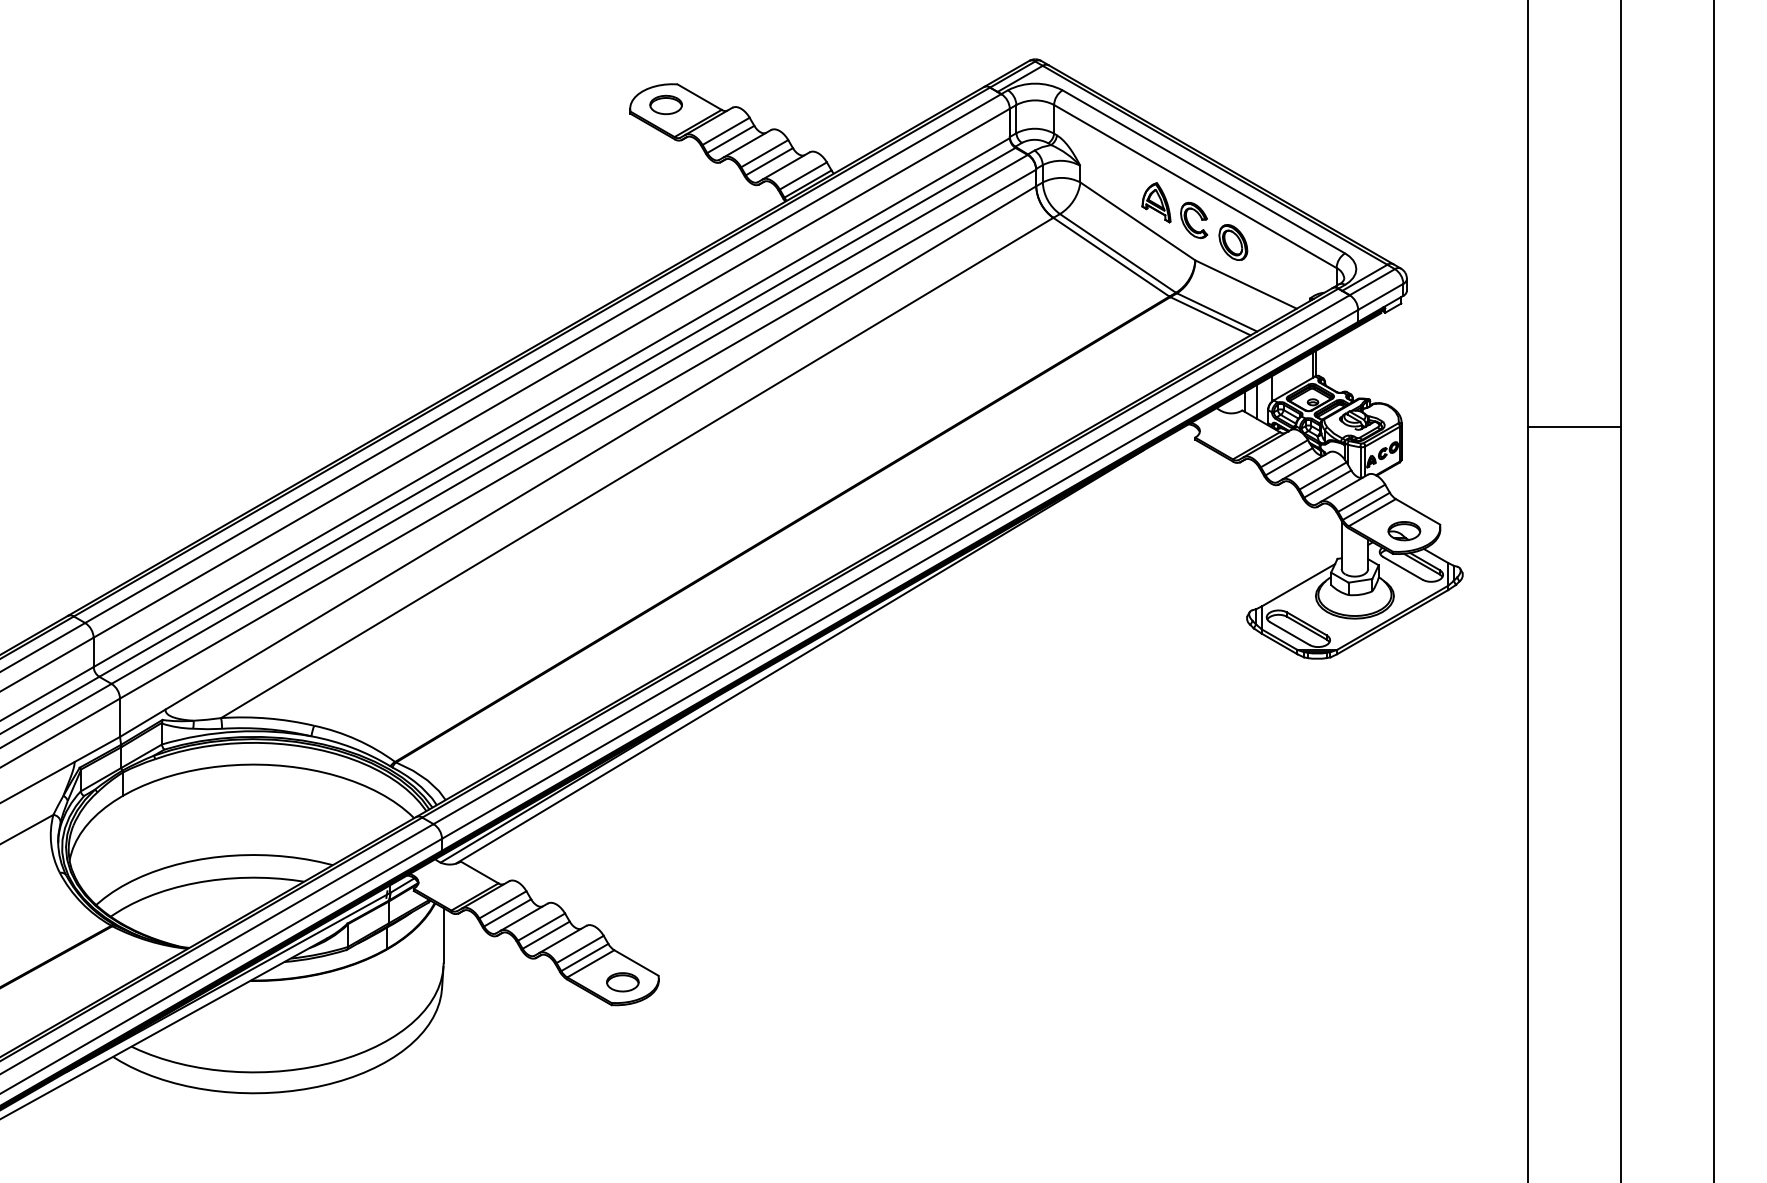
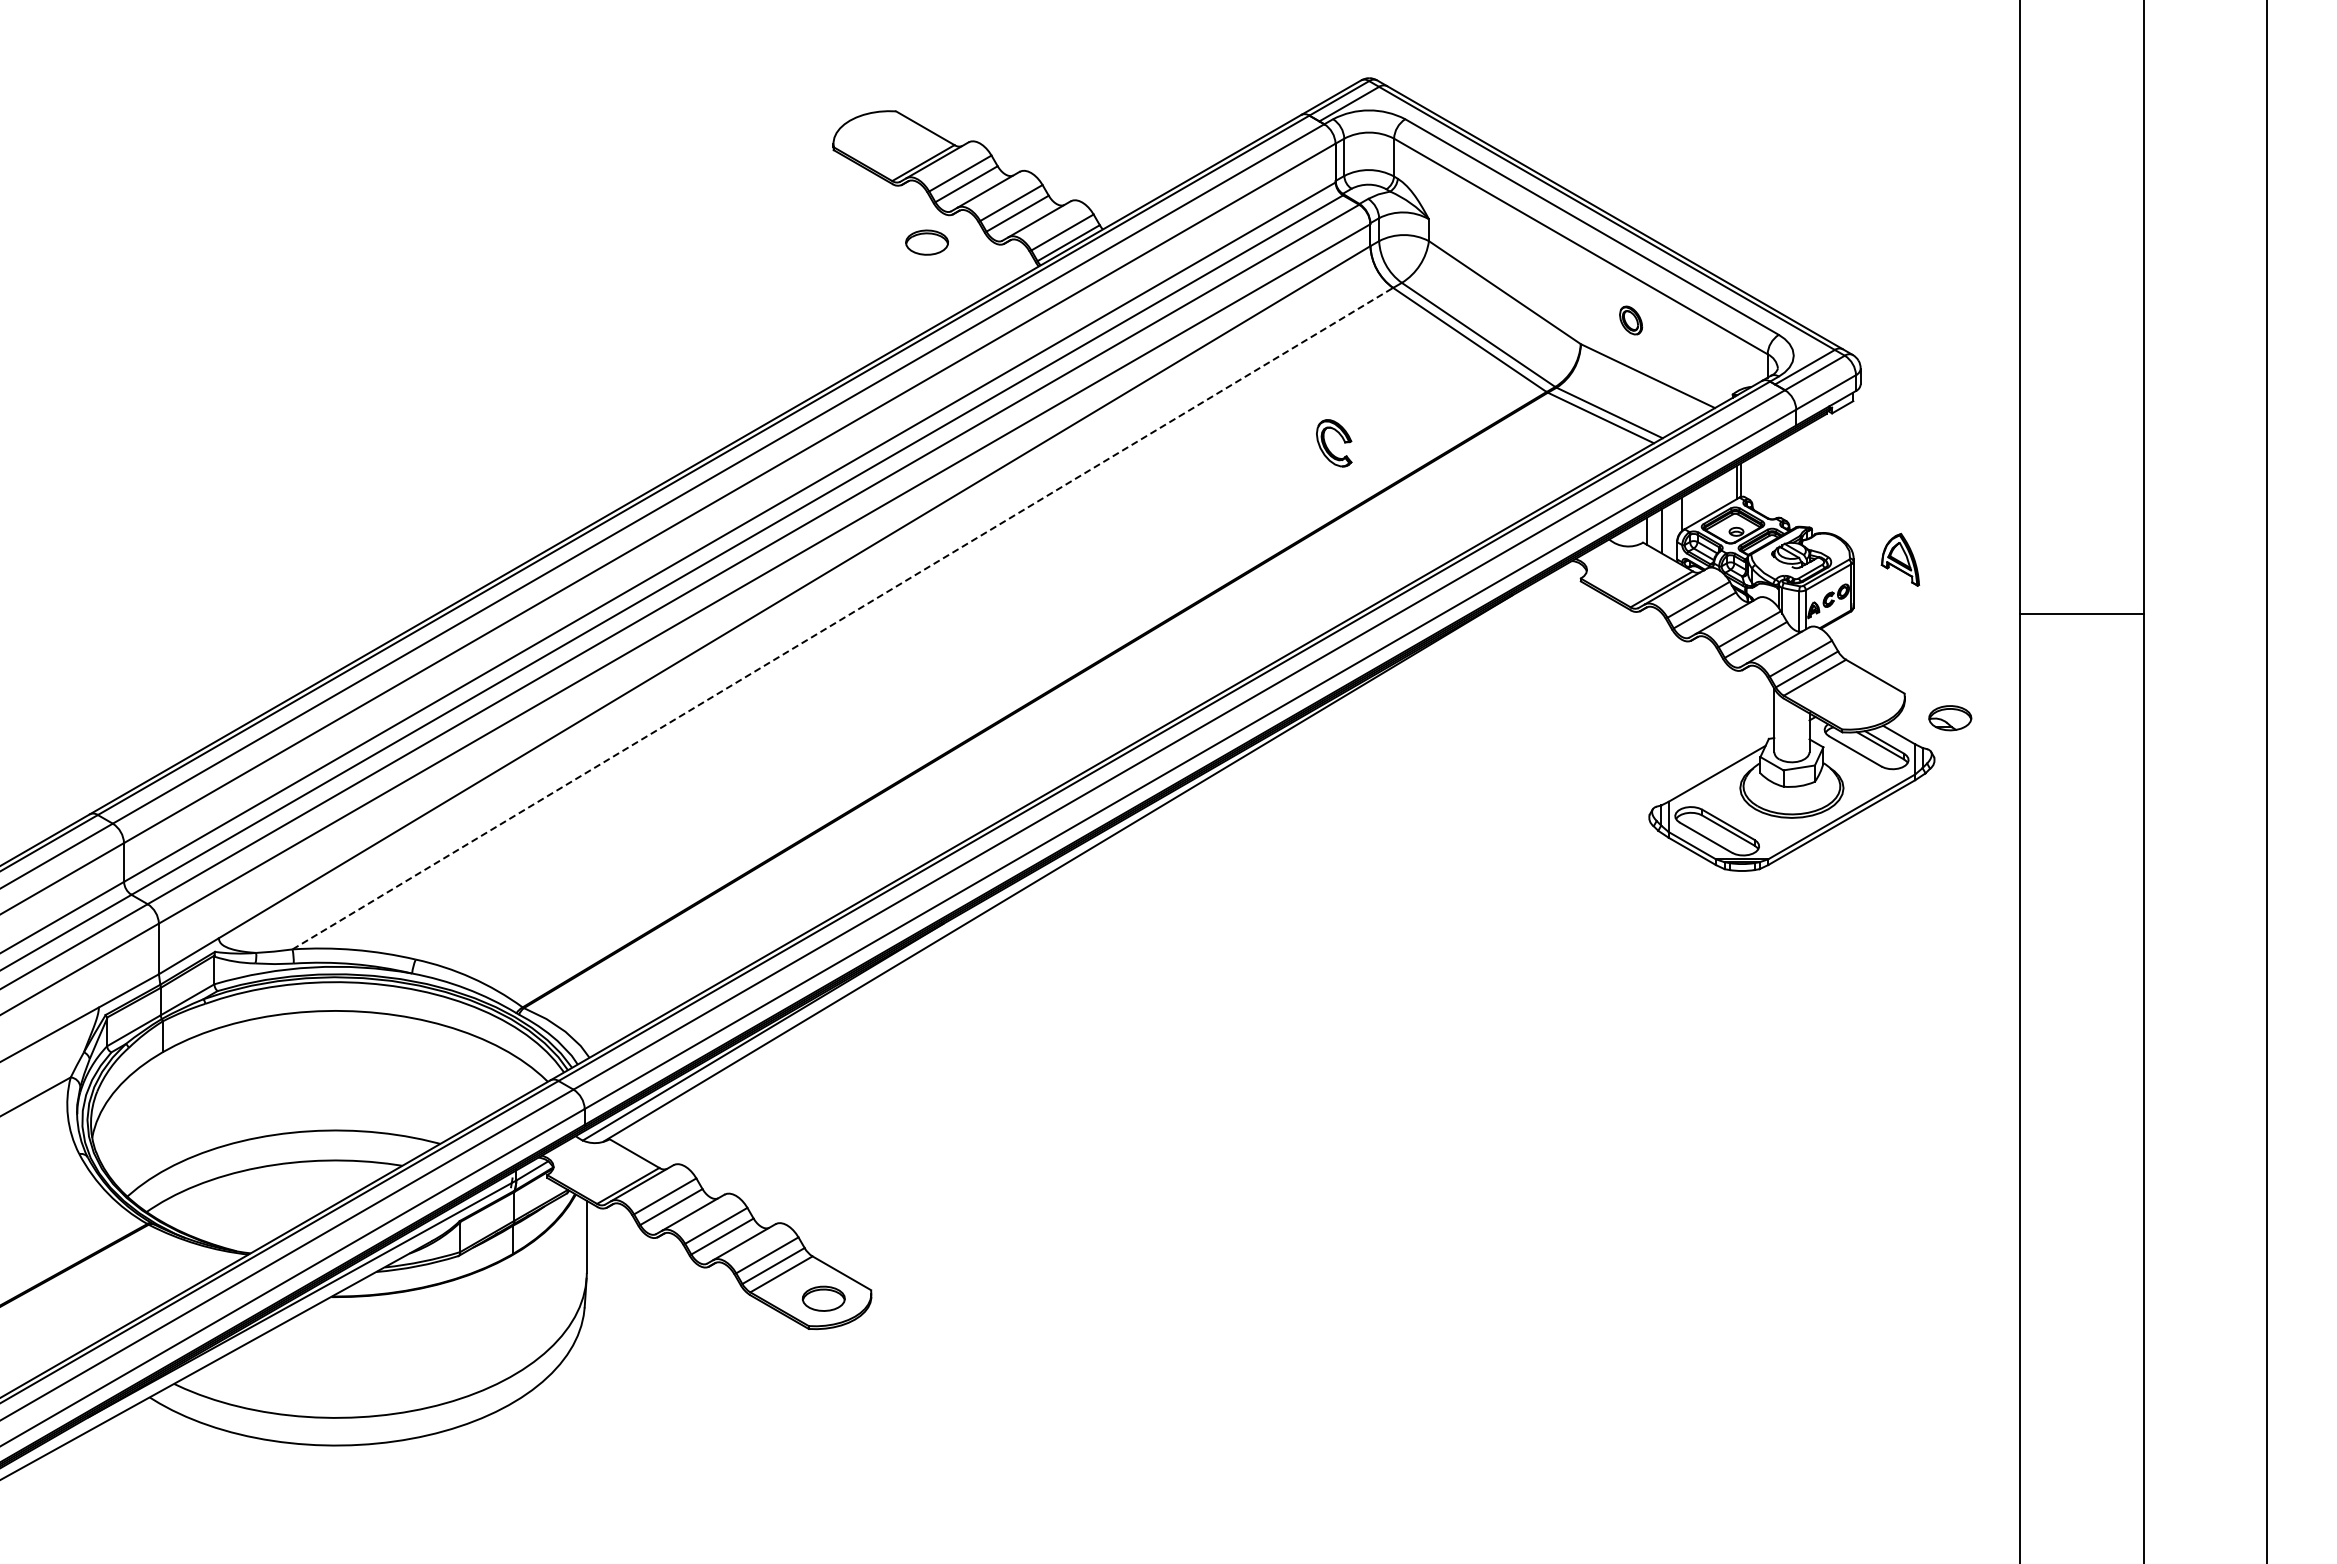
part: (665, 104) -> (926, 242), moved
part: (1156, 202) -> (1900, 559), moved
part: (1189, 222) -> (1327, 446), moved
part: (1232, 242) -> (1630, 320), size x0.6
line: (1573, 427) -> (2081, 614), moved
line: (637, 467) -> (843, 618), solid -> dashed
part: (1404, 531) -> (1950, 718), moved

